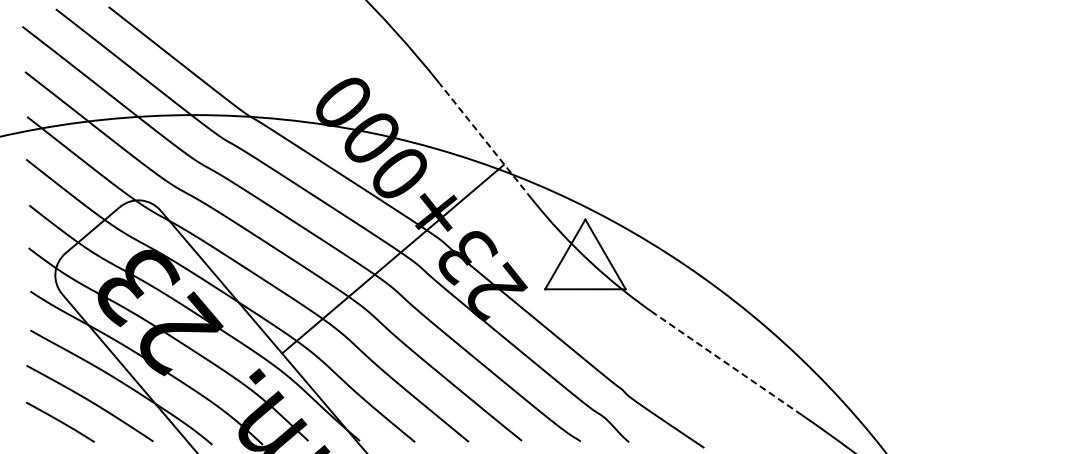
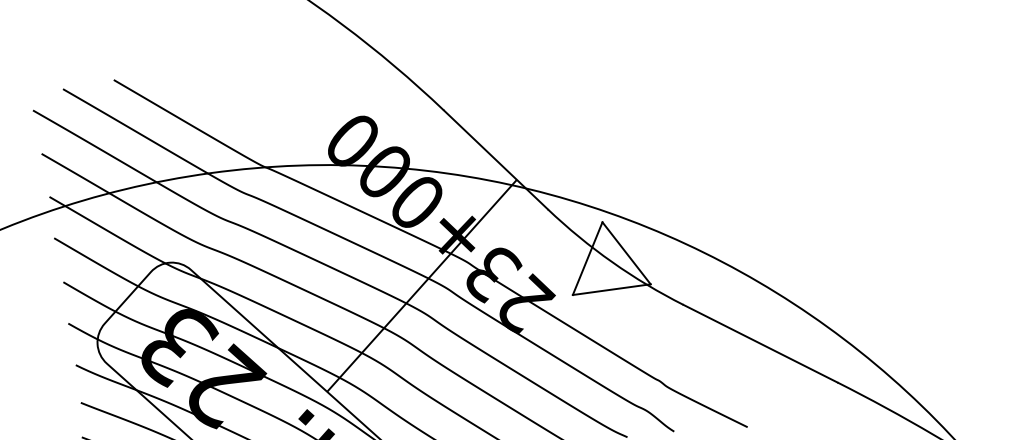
line: (485, 141) -> (495, 160), dashed -> solid
line: (728, 364) -> (759, 343), dashed -> solid

